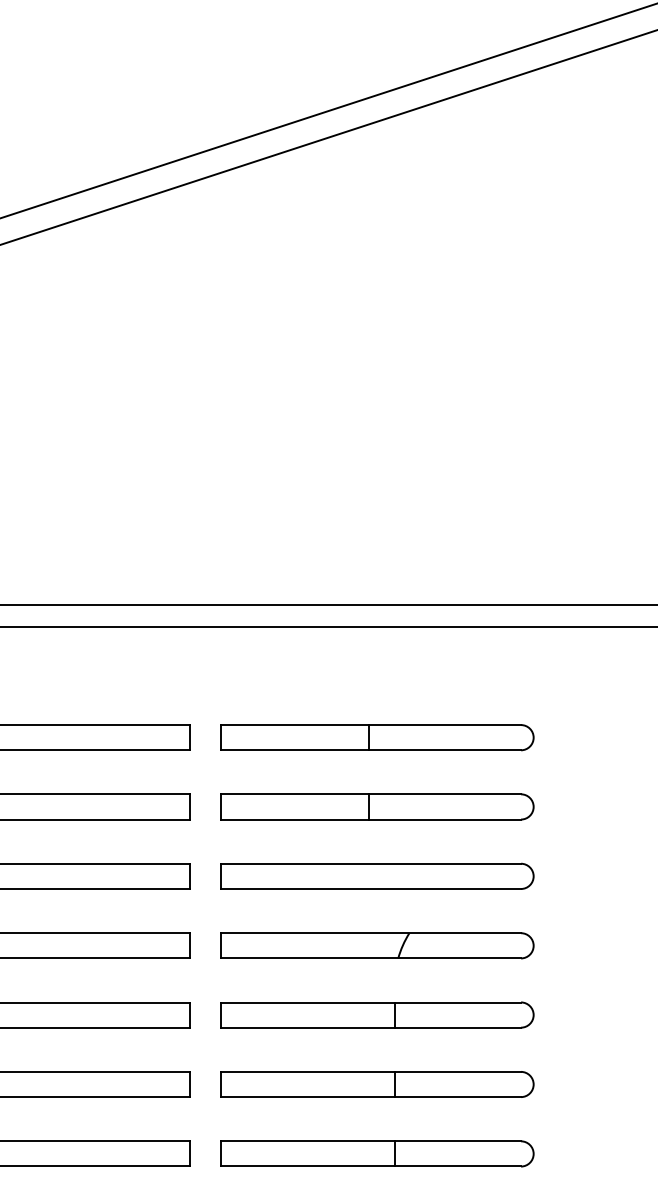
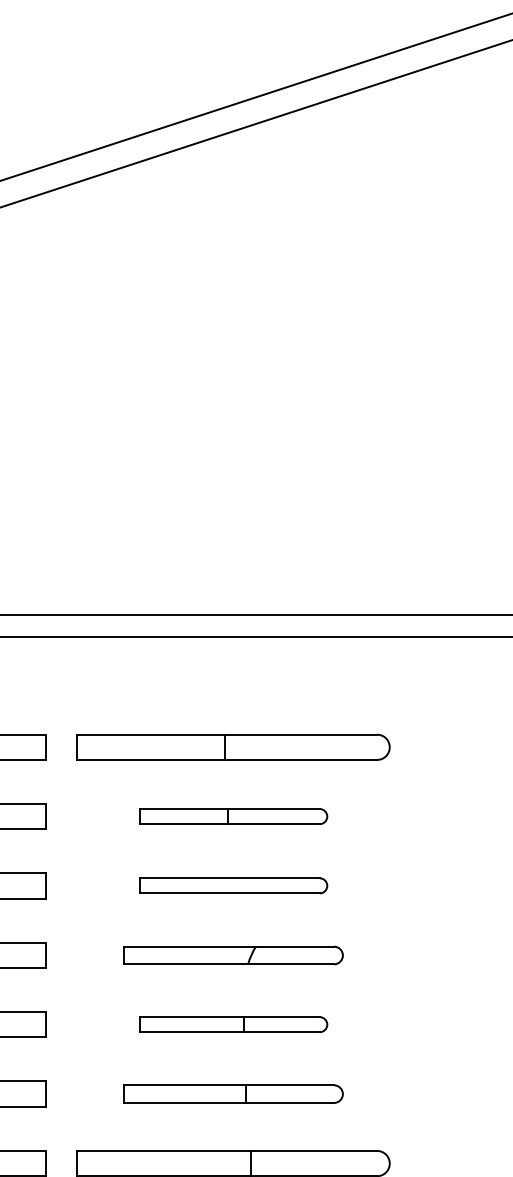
part: (377, 806) -> (233, 816), size x0.6
part: (377, 875) -> (233, 885), size x0.6
part: (377, 945) -> (233, 955), size x0.7
part: (377, 1014) -> (233, 1024), size x0.6
part: (377, 1084) -> (233, 1094), size x0.7

